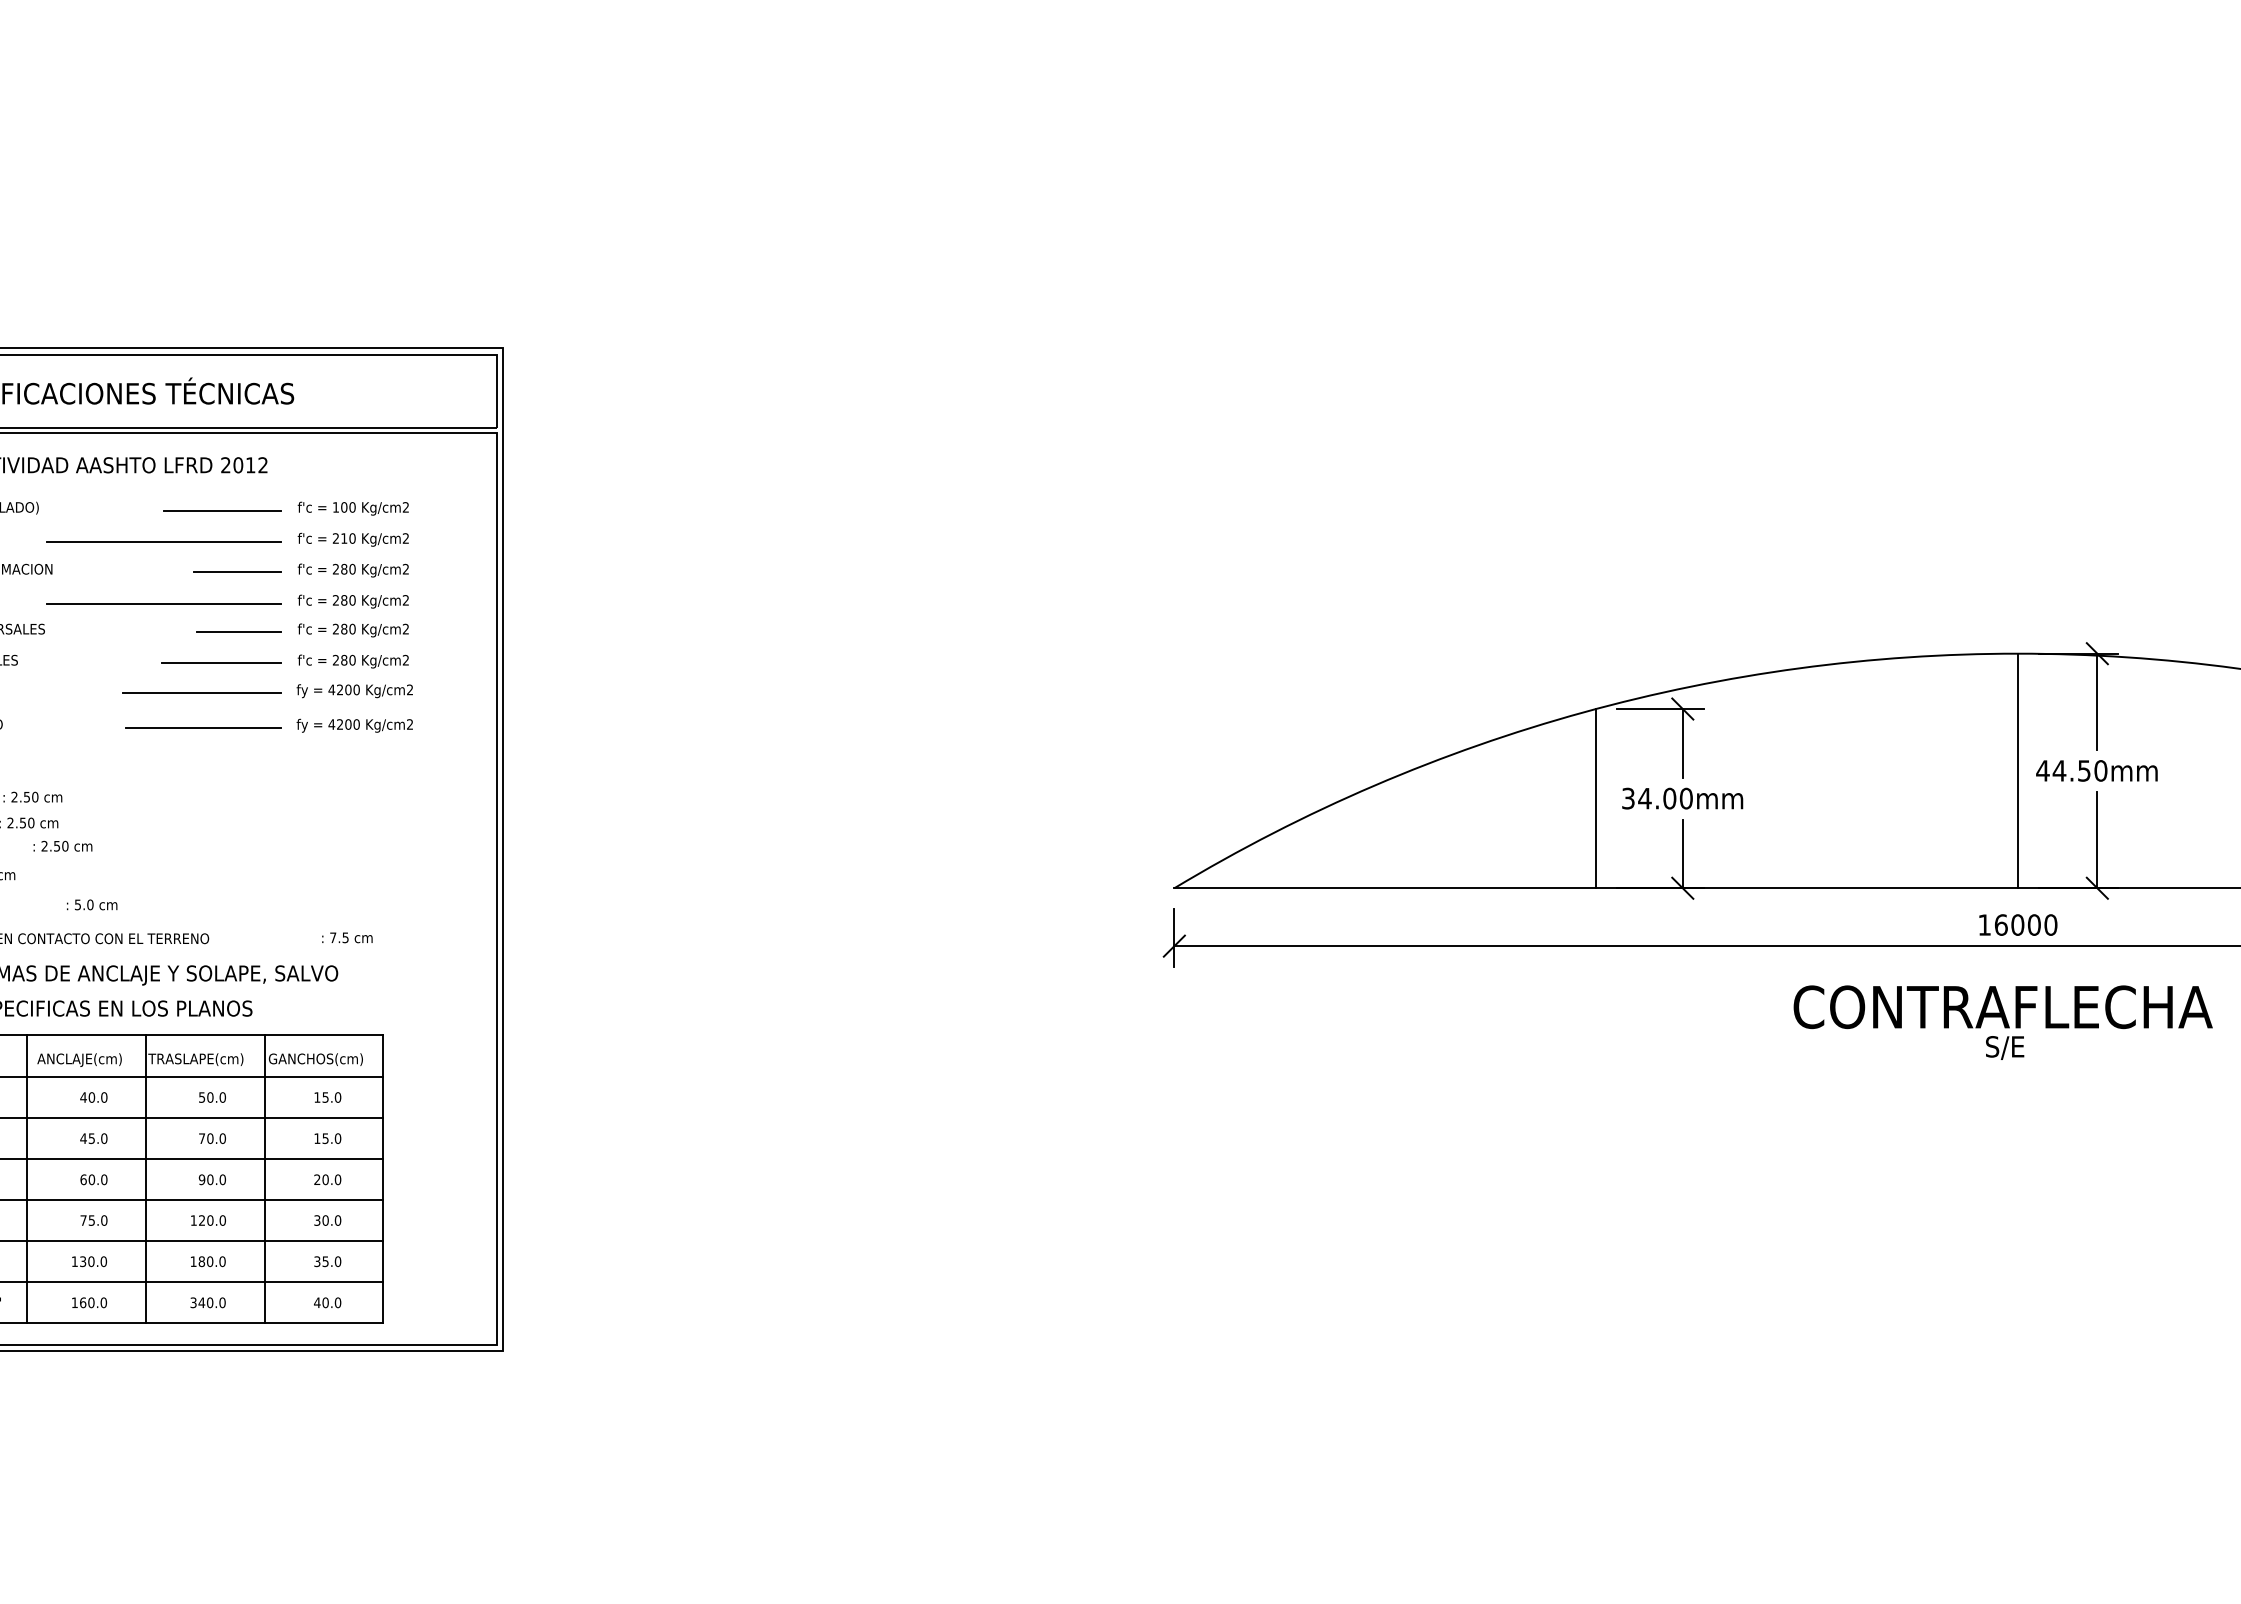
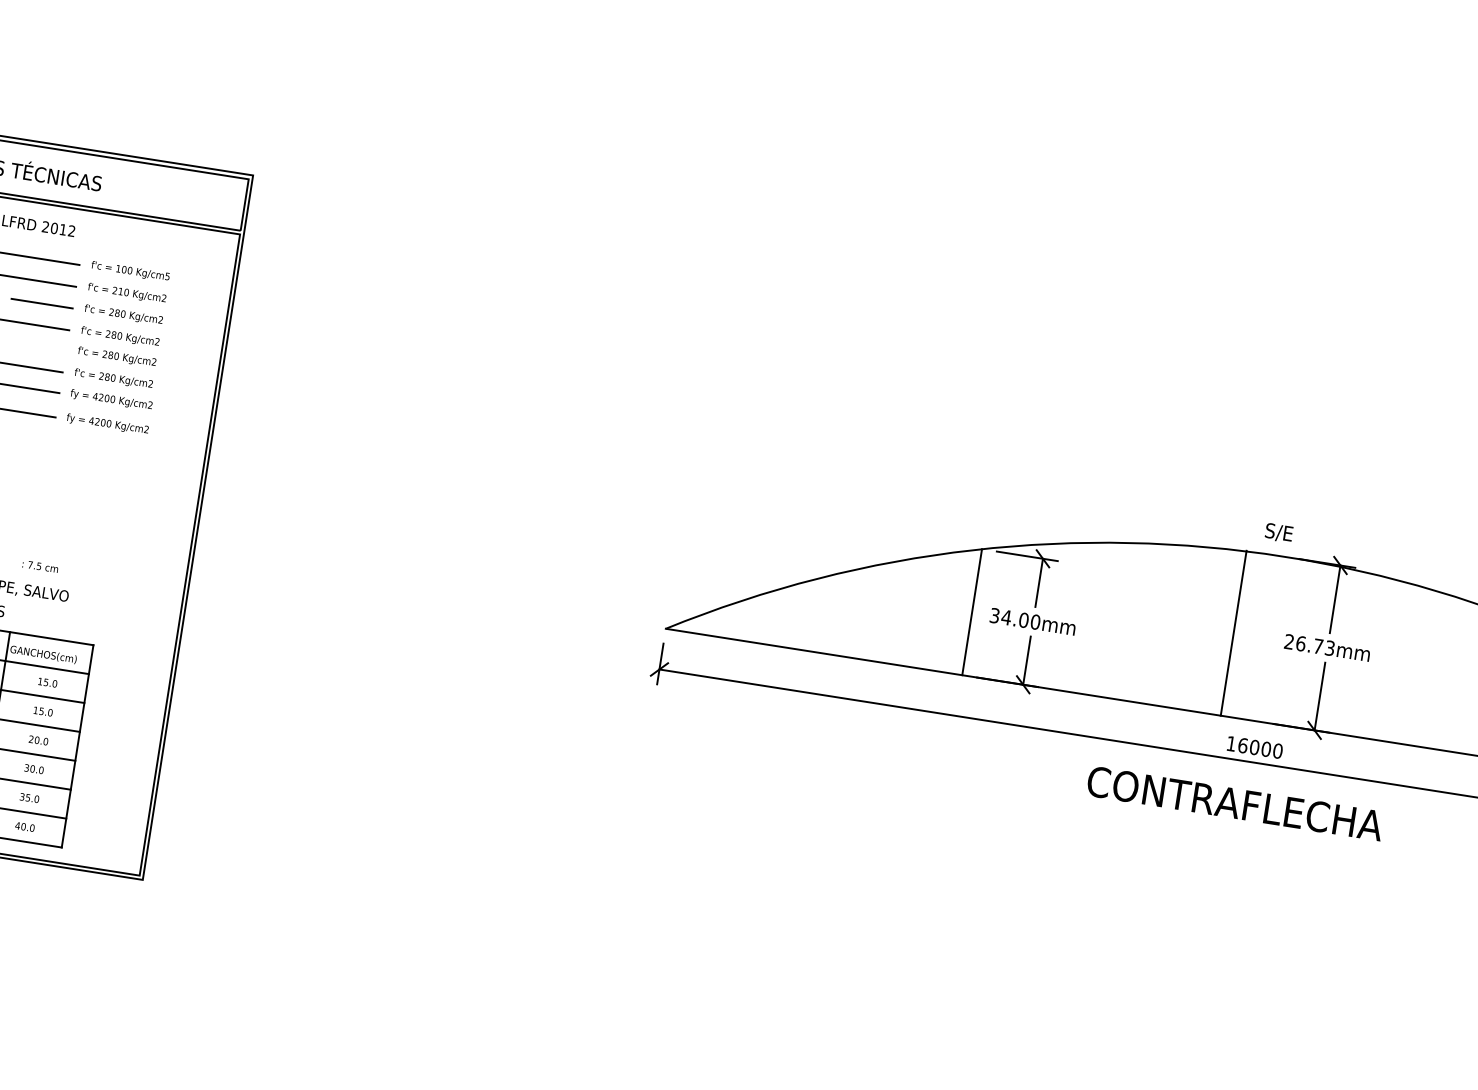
text: (405, 507) -> (167, 276), Kg/cm2 -> Kg/cm5
line: (239, 632) -> (36, 346), removed
line: (2017, 770) -> (1233, 632), moved
text: (2071, 770) -> (1309, 644), 44.50mm -> 26.73mm
text: (347, 937) -> (40, 566), moved
text: (2005, 1047) -> (1279, 532), moved

